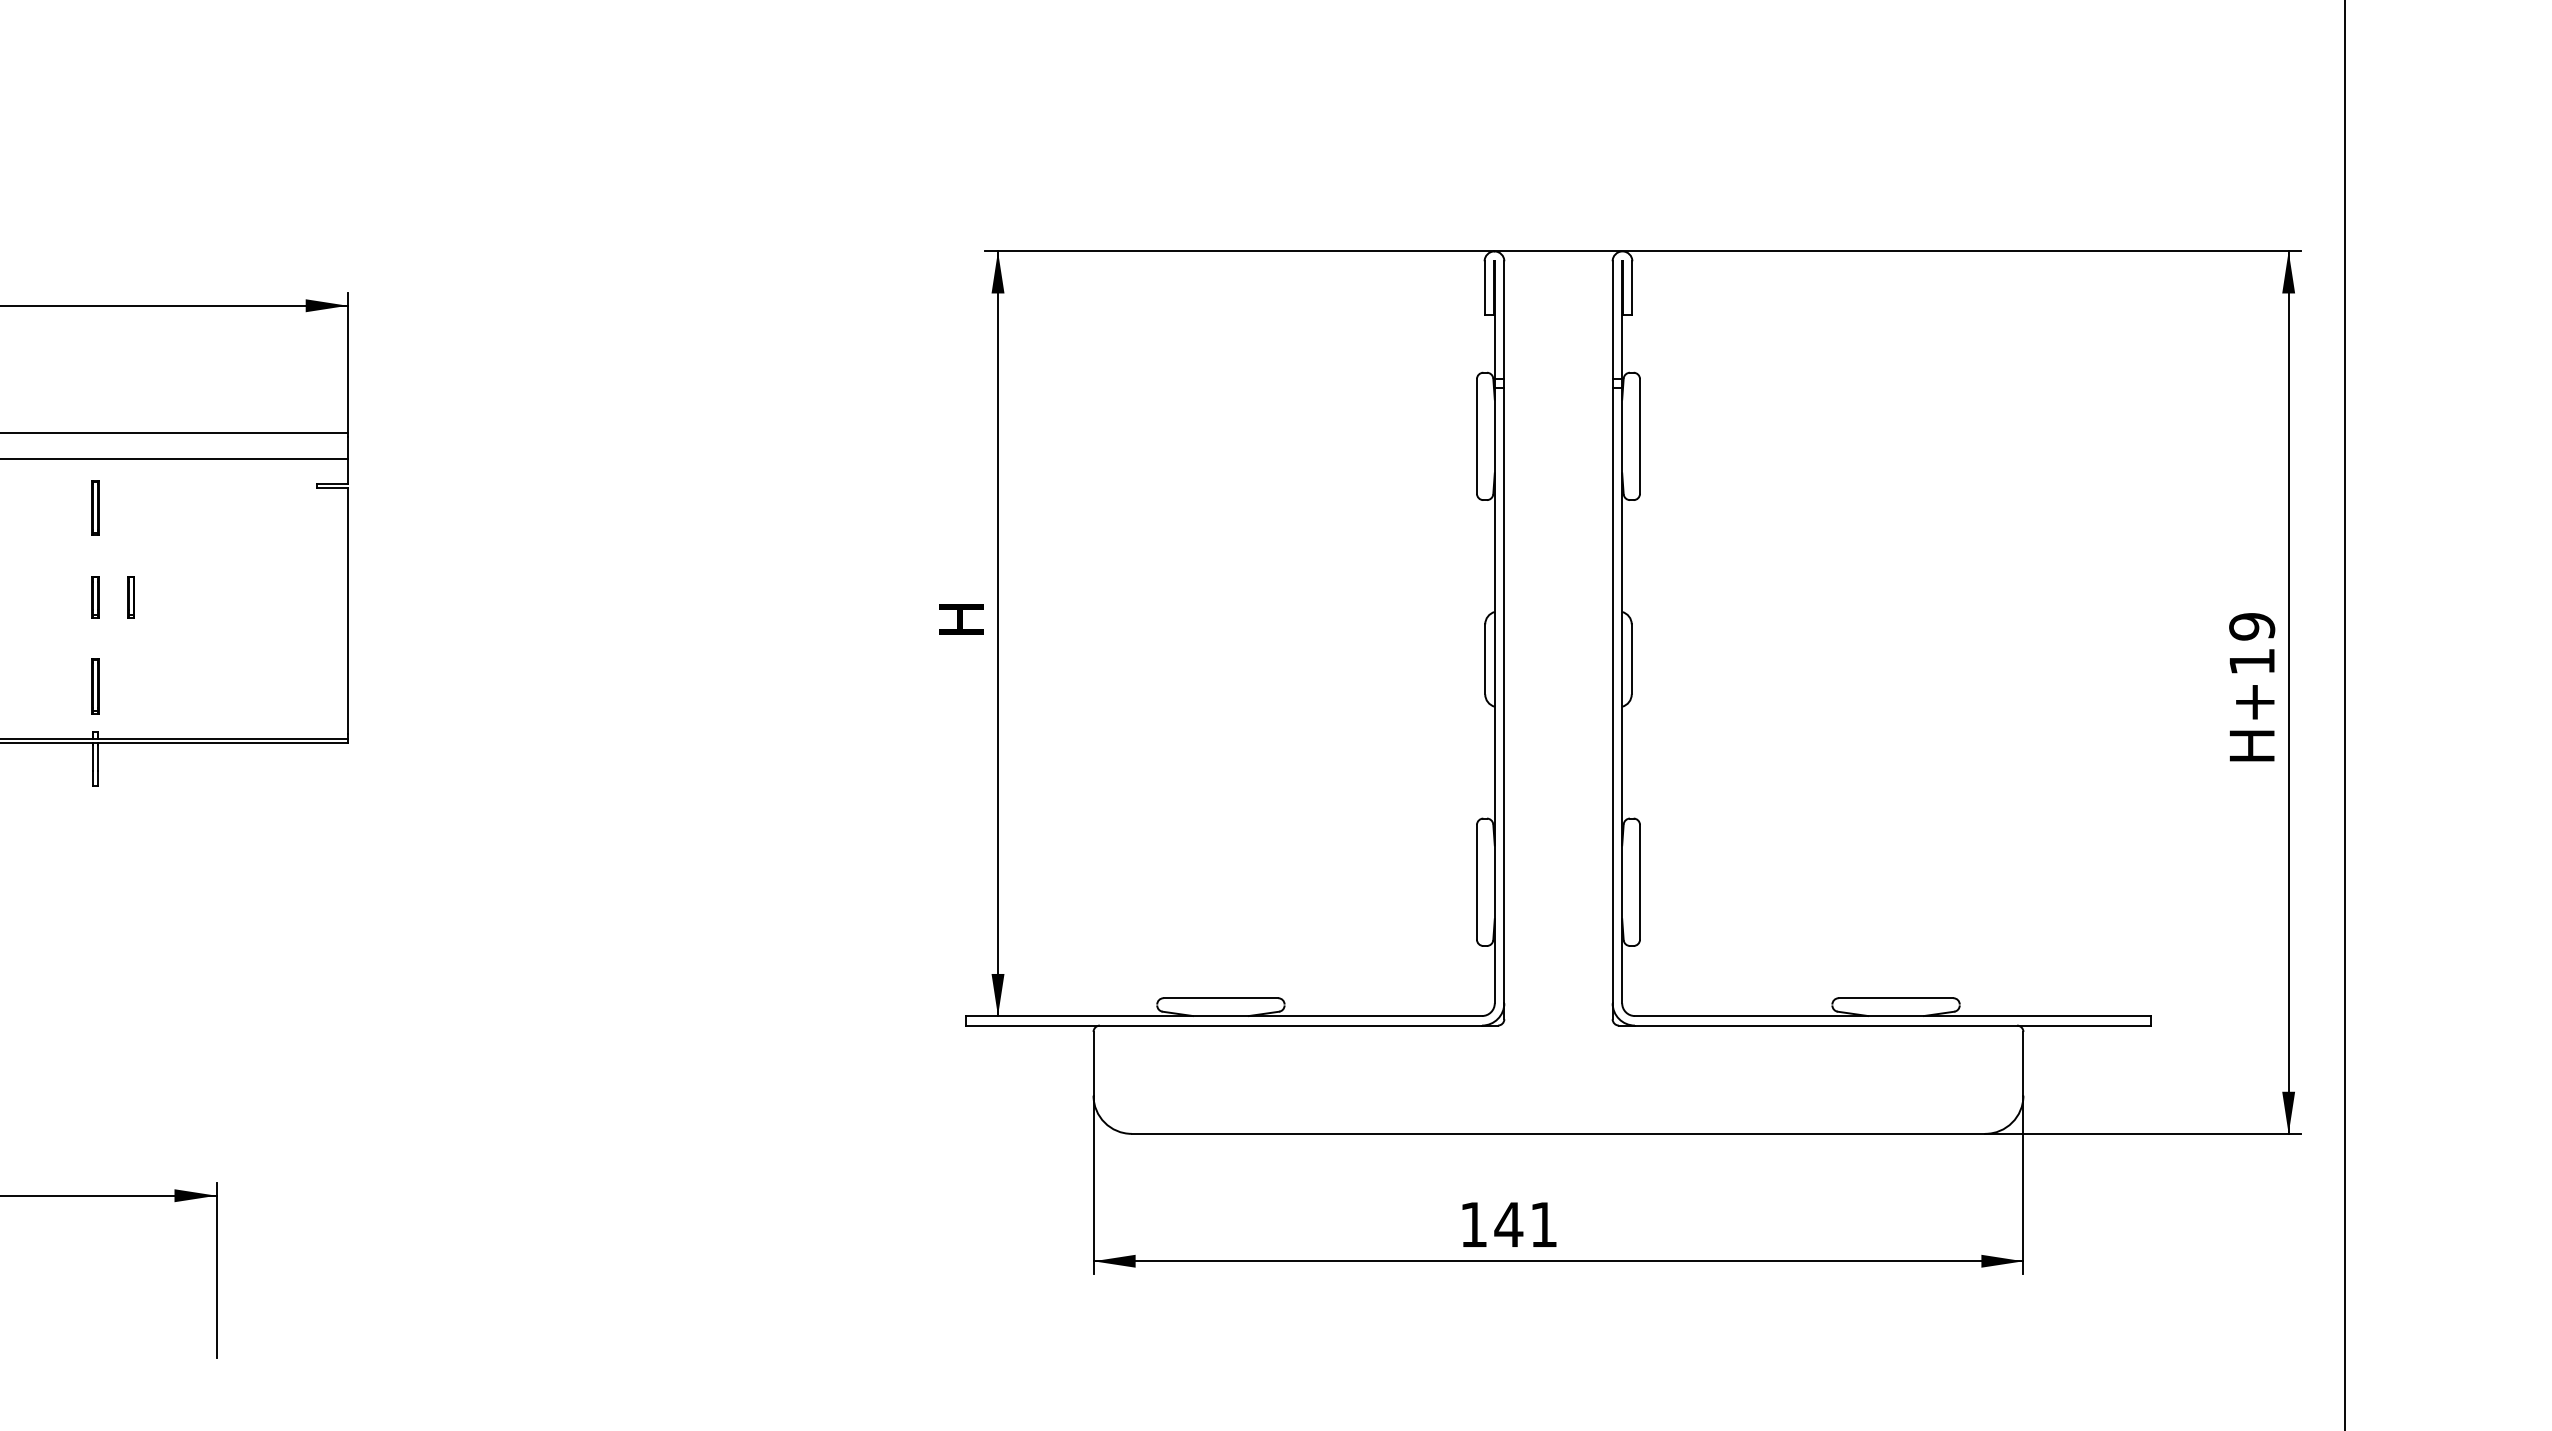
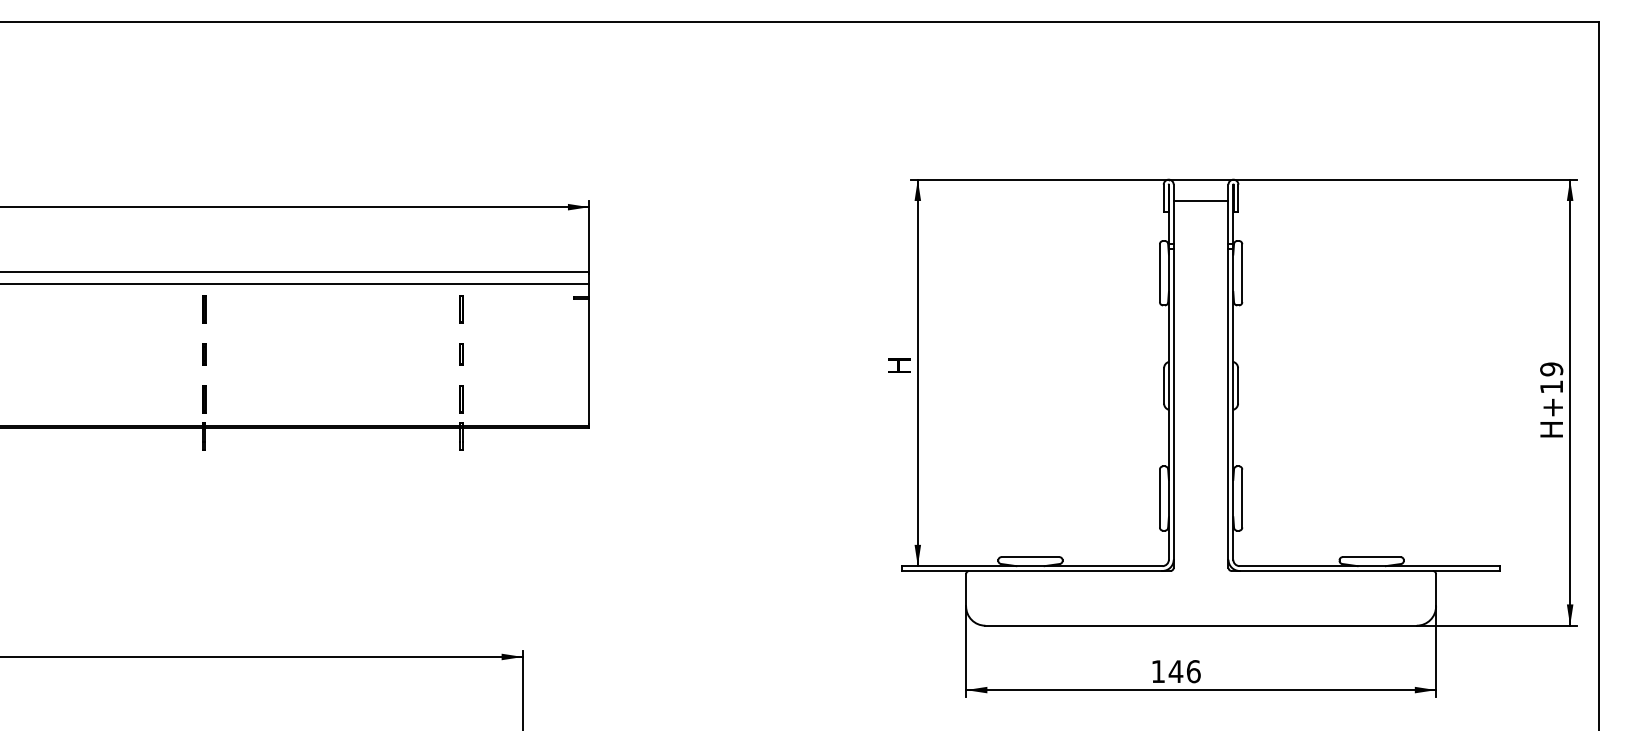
line: (1557, 292) -> (1200, 200), added
line: (128, 597) -> (478, 354), removed
text: (1543, 1224) -> (1193, 671), 141 -> 146

